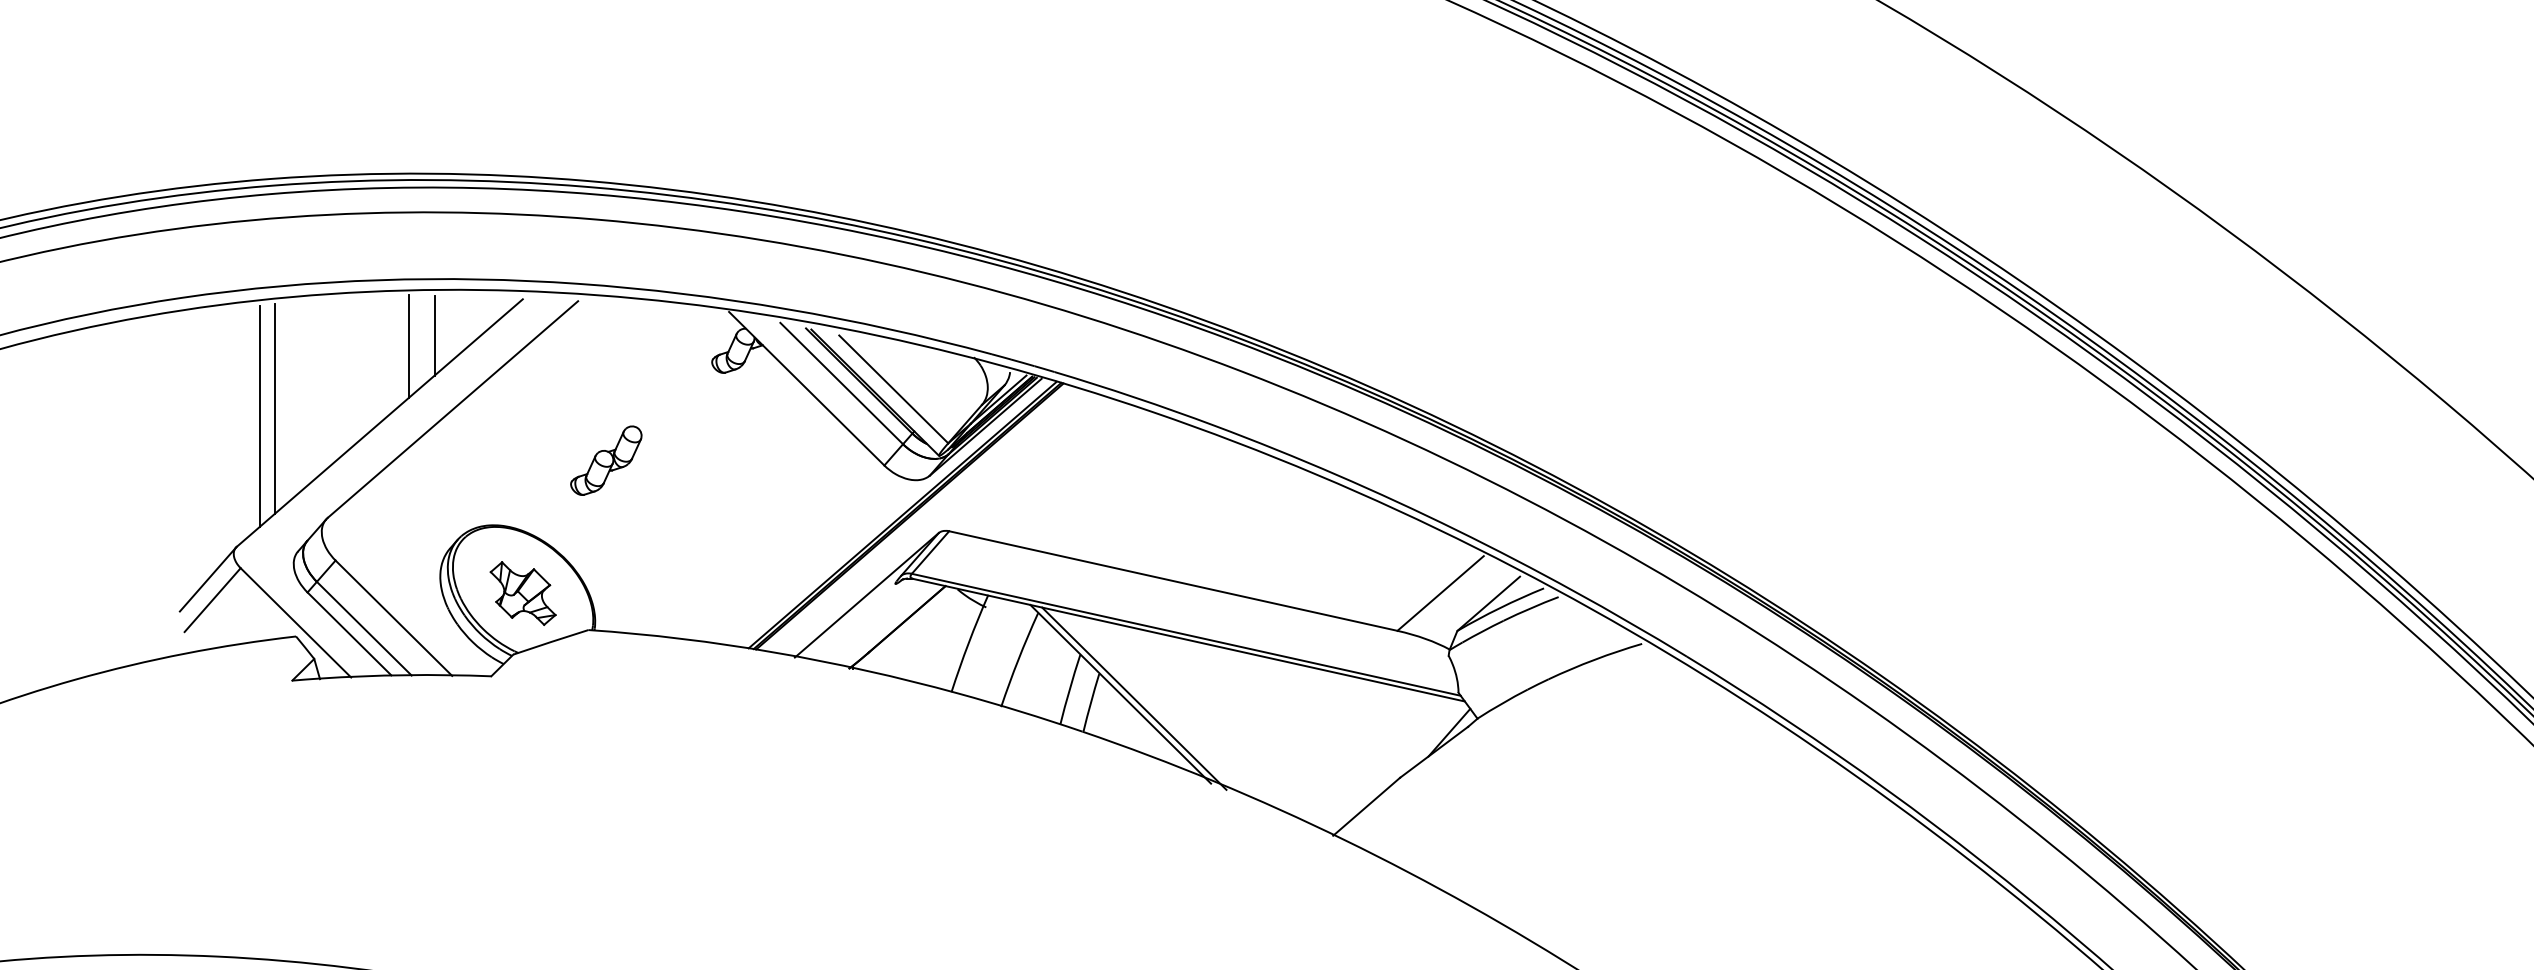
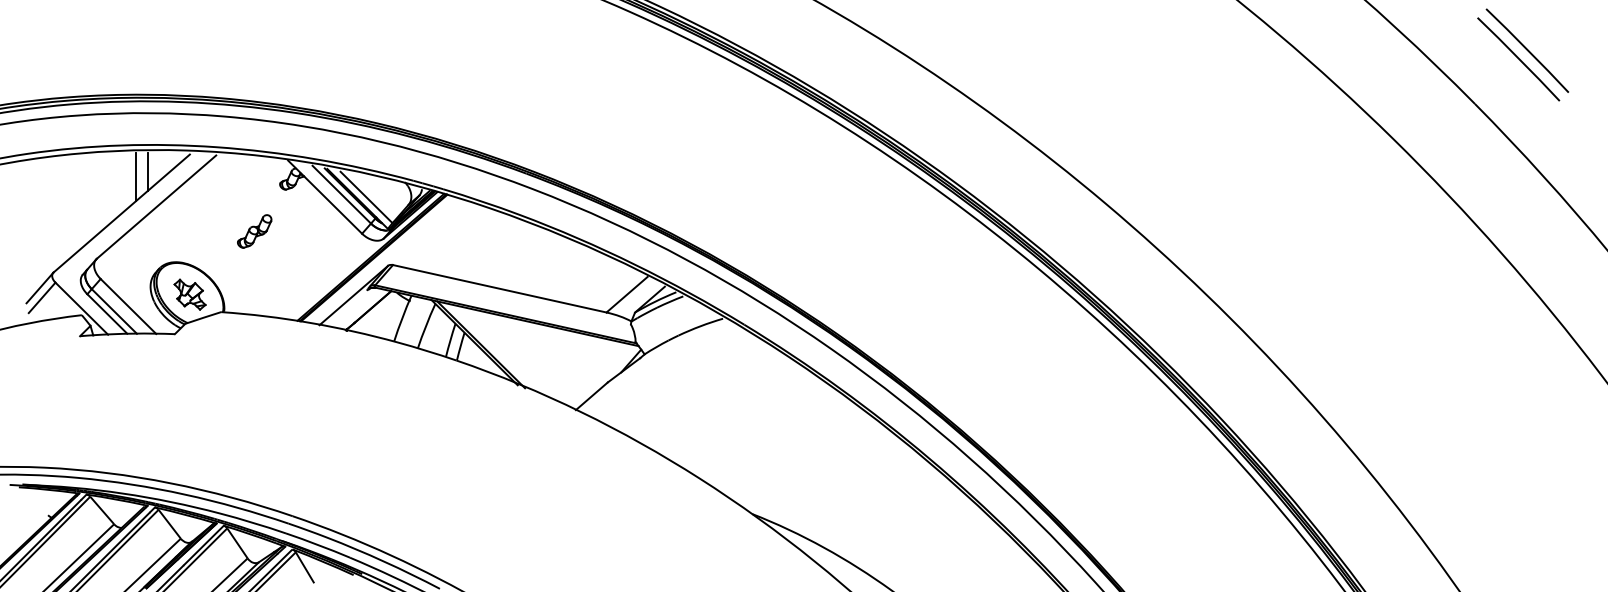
line: (274, 408) -> (71, 206), removed
line: (259, 414) -> (64, 209), removed
part: (605, 460) -> (254, 231), moved

